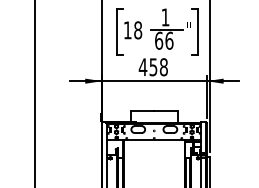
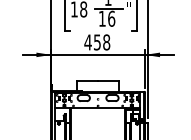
text: (159, 40) -> (102, 18), 66 -> 16

